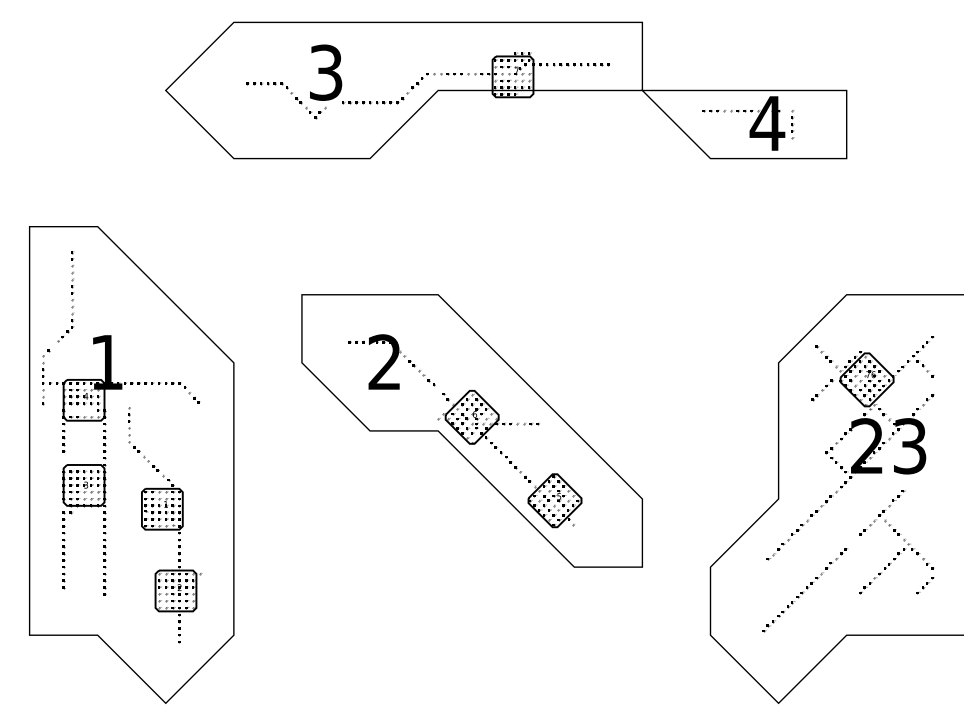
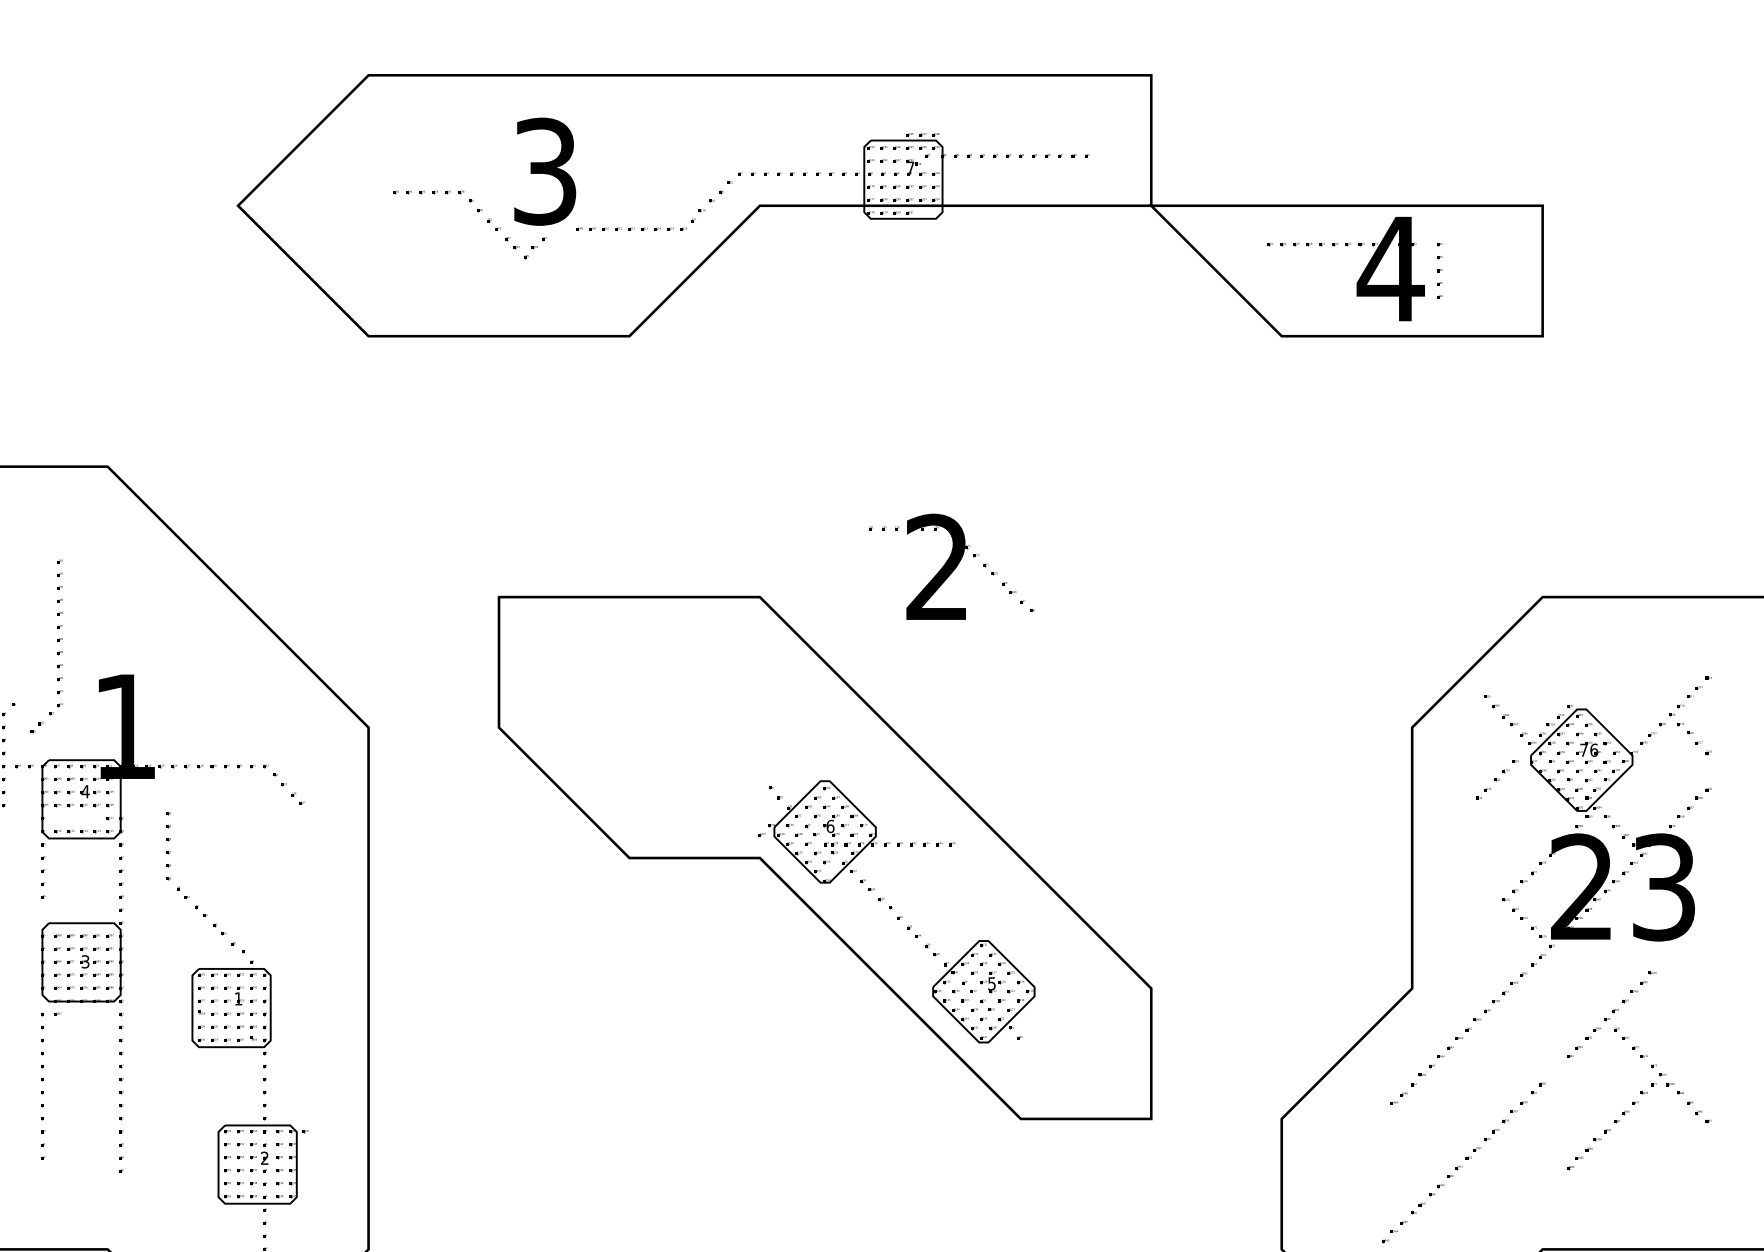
part: (71, 294) -> (57, 642), moved
part: (391, 361) -> (950, 565), moved
part: (925, 585) -> (1693, 1154), removed

